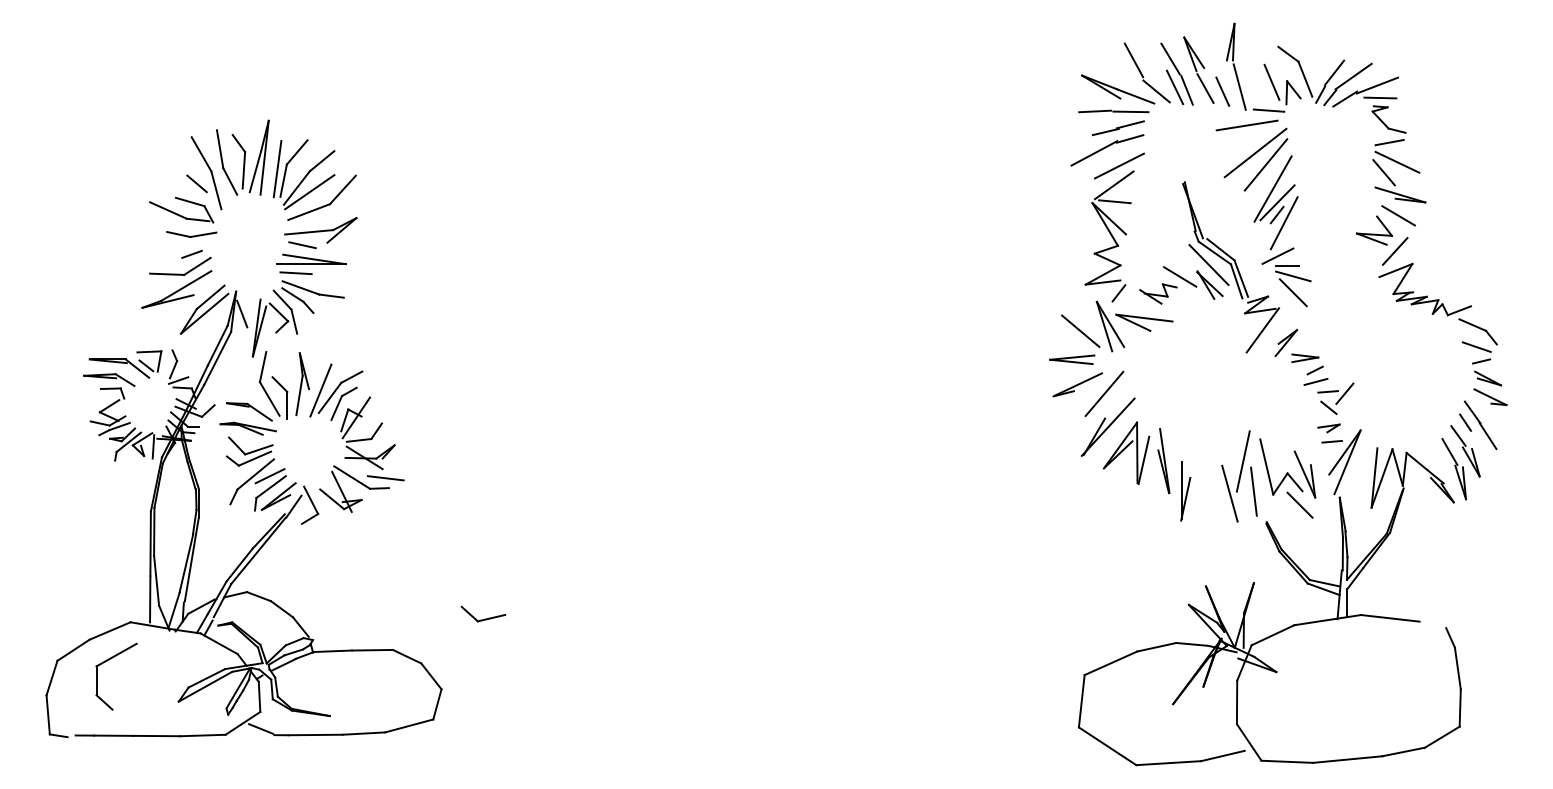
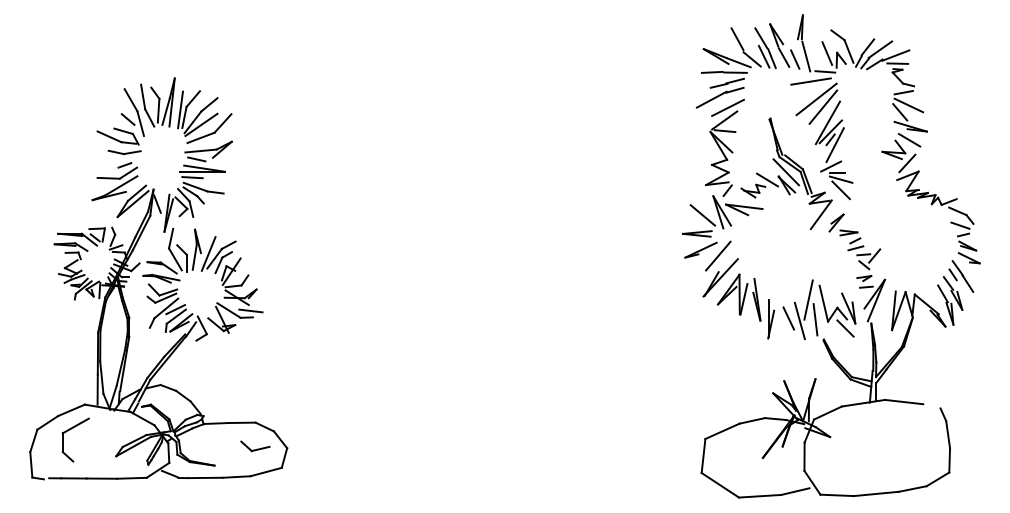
line: (1212, 489) -> (788, 318), added
part: (483, 614) -> (255, 446), moved

